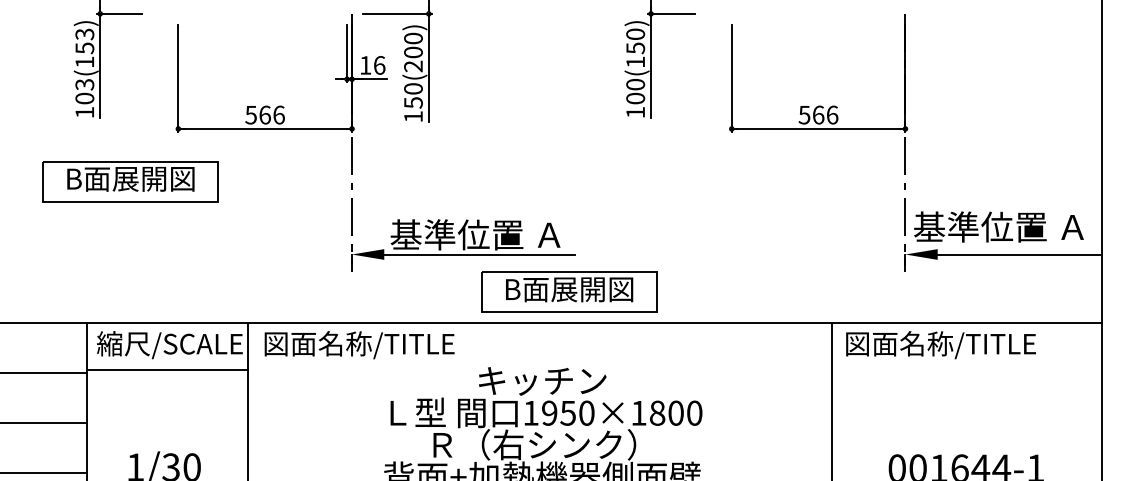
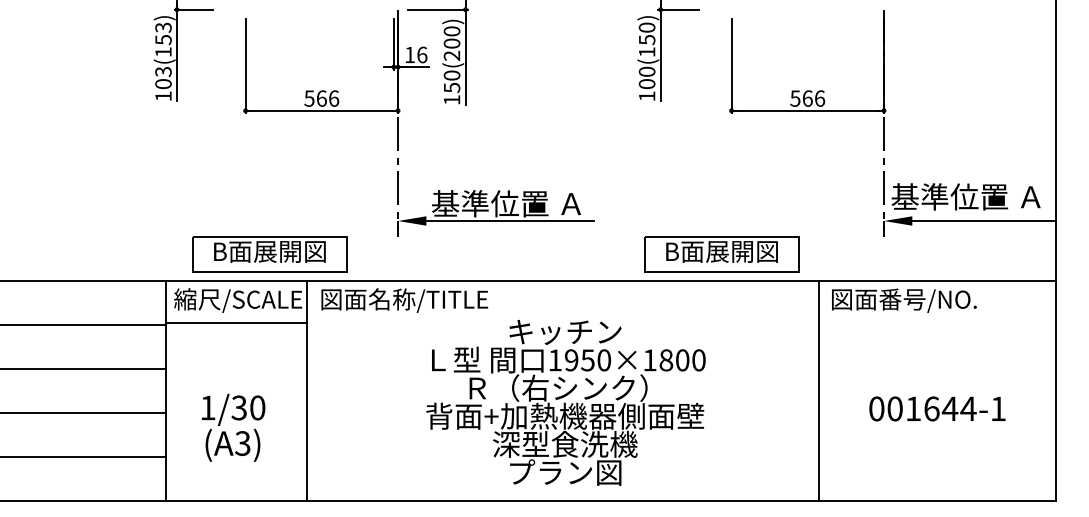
part: (130, 182) -> (269, 254), moved
part: (568, 292) -> (721, 254), moved
text: (967, 343) -> (938, 299), 図面名称/TITLE -> 図面番号/NO.

